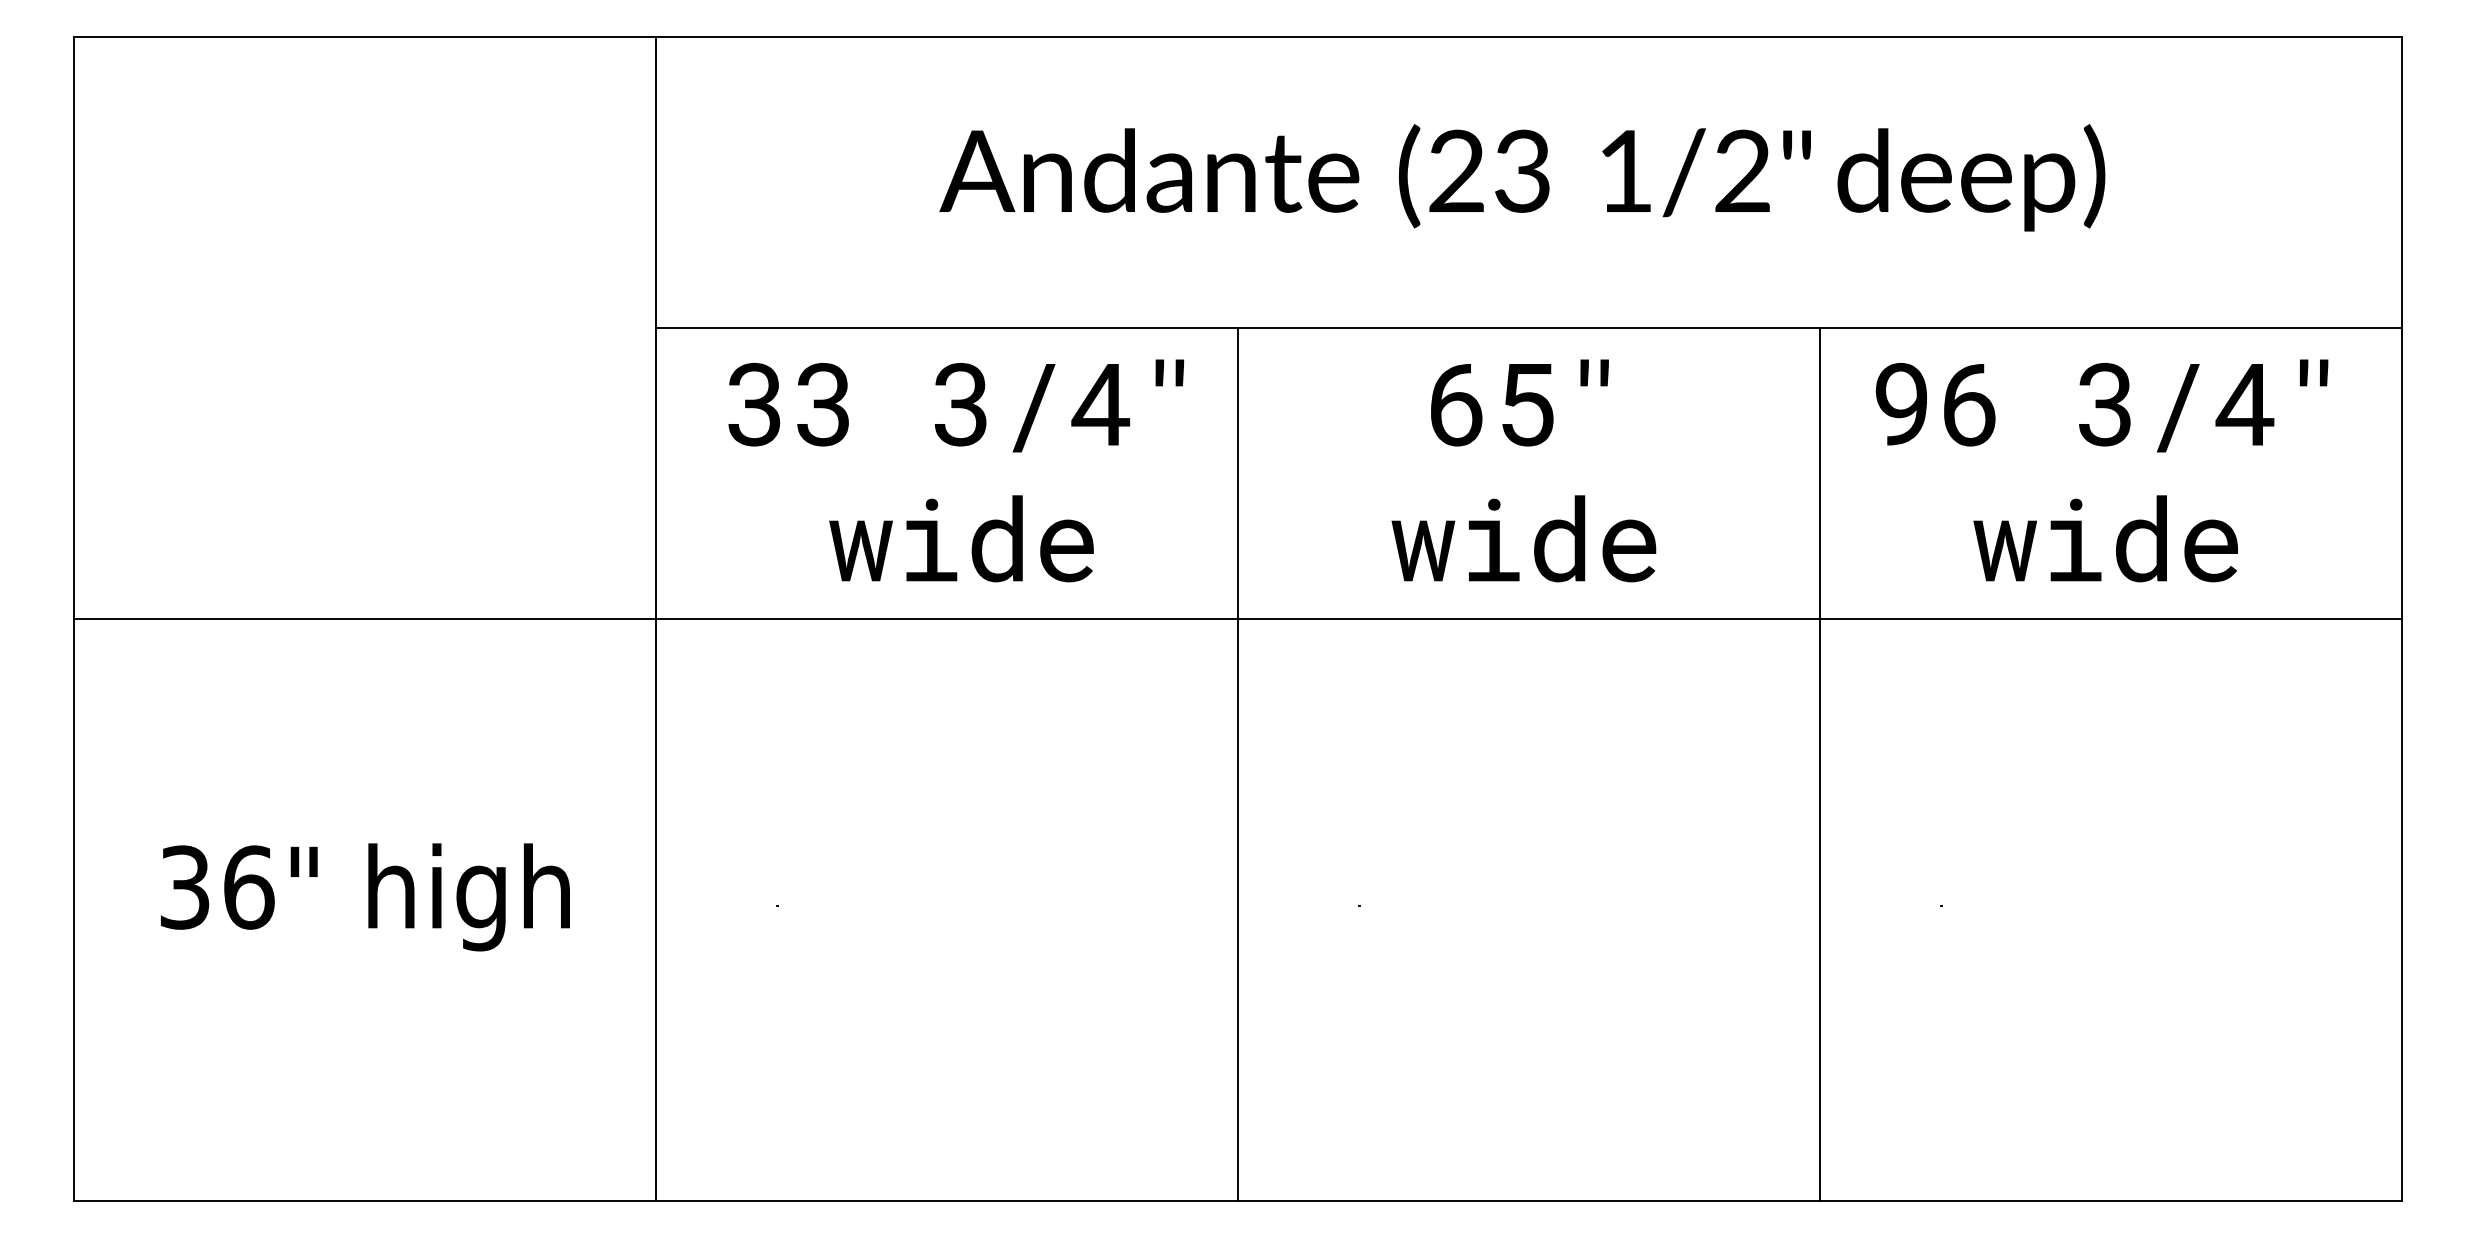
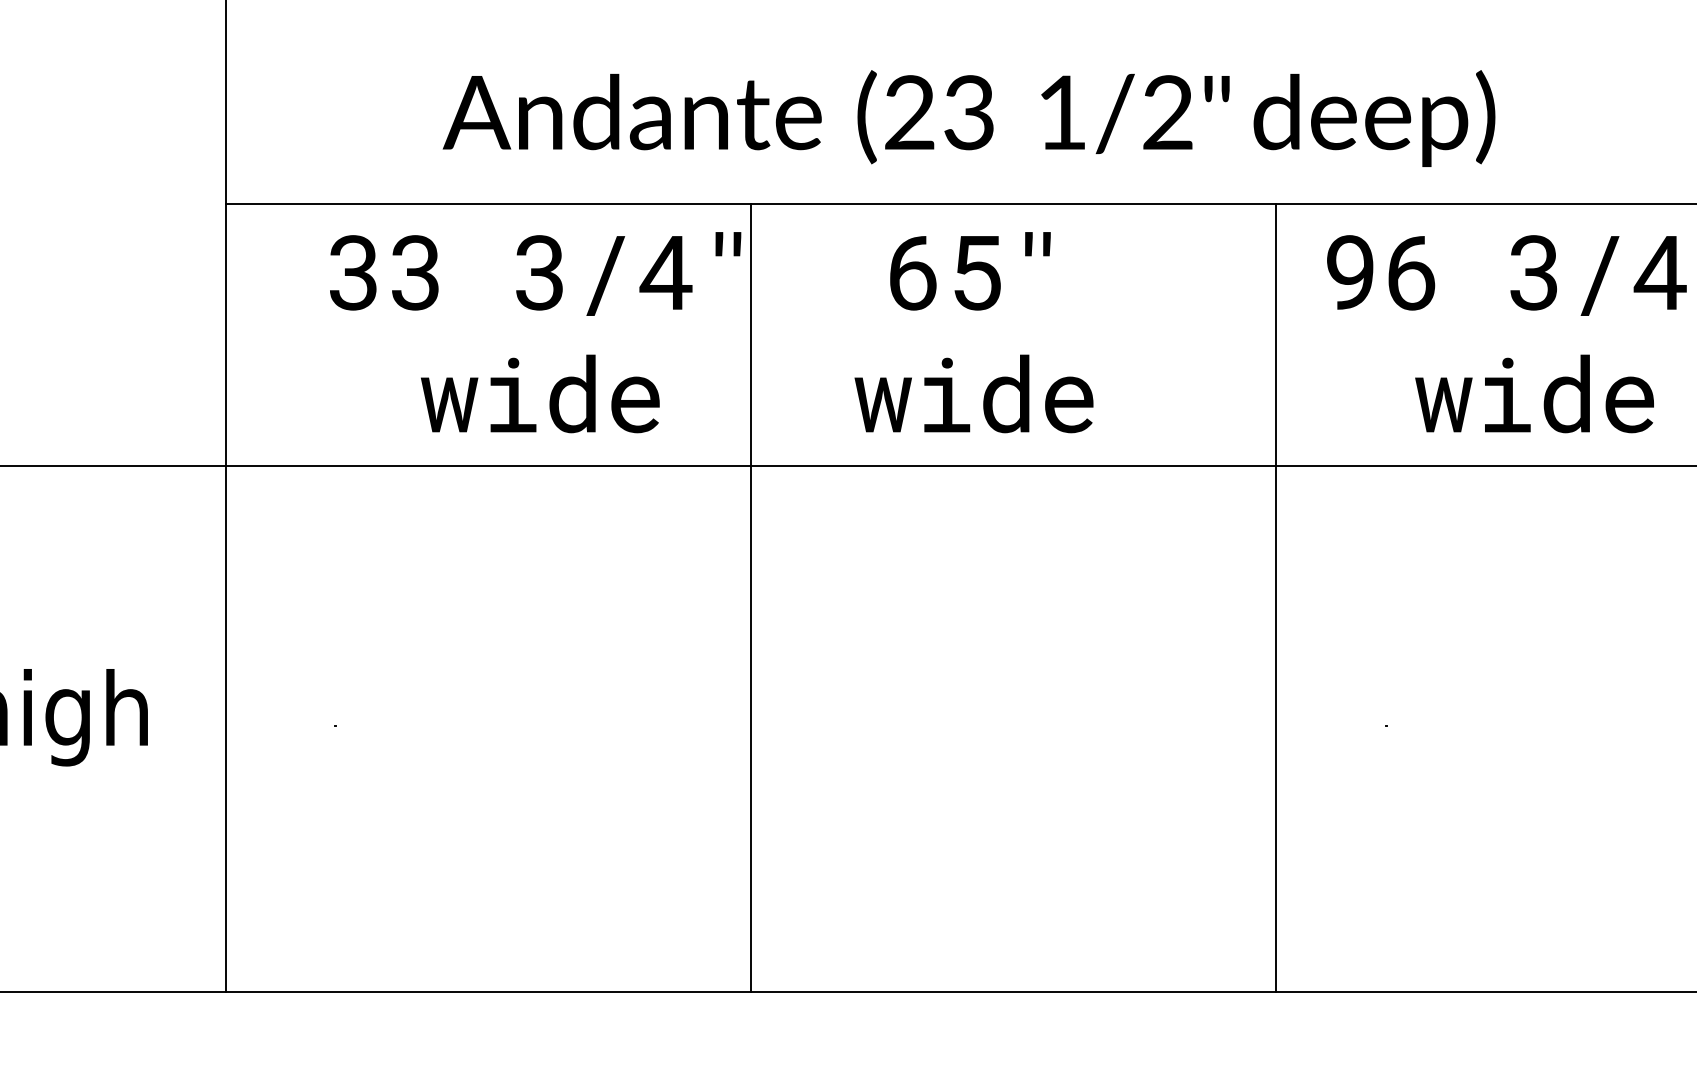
text: (1522, 177) -> (969, 118), moved
text: (956, 470) -> (535, 332), moved
text: (1523, 470) -> (973, 332), moved

